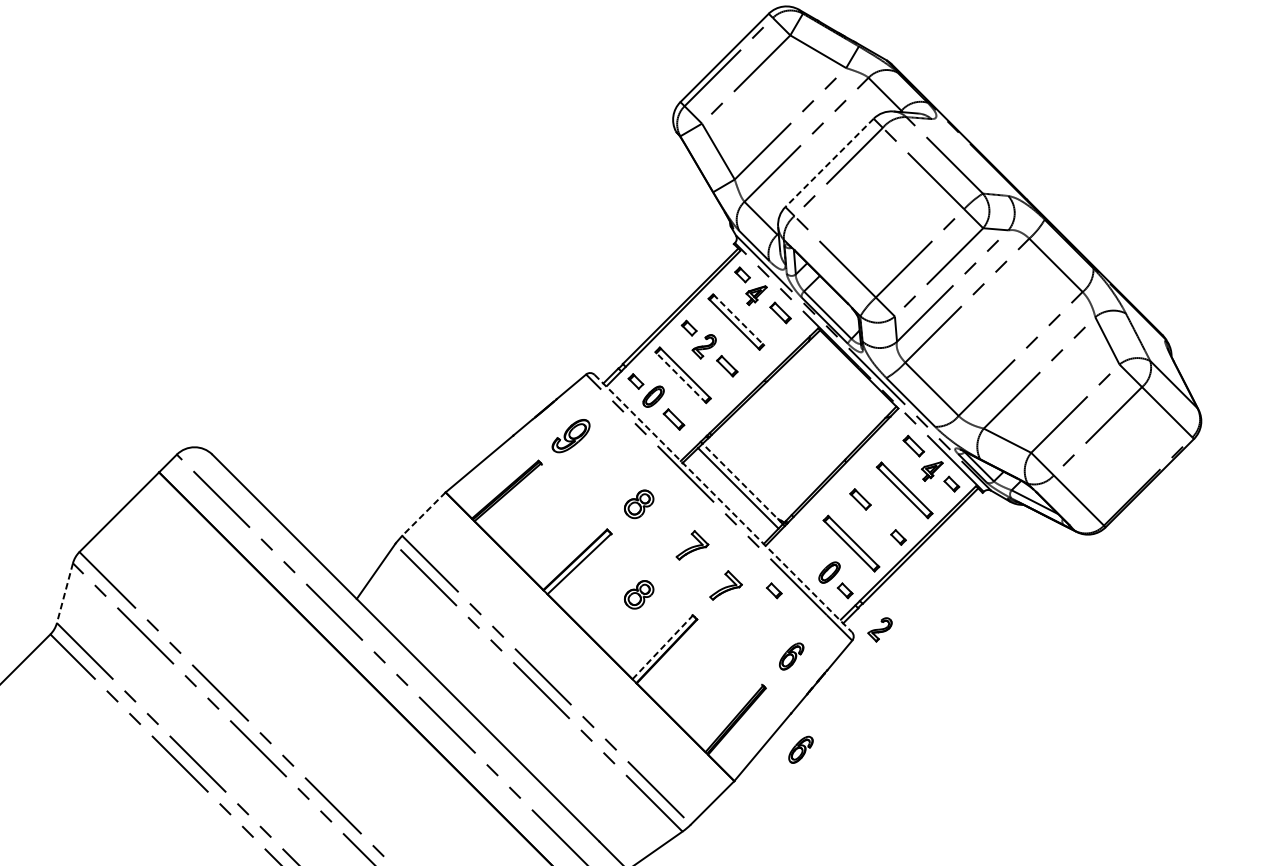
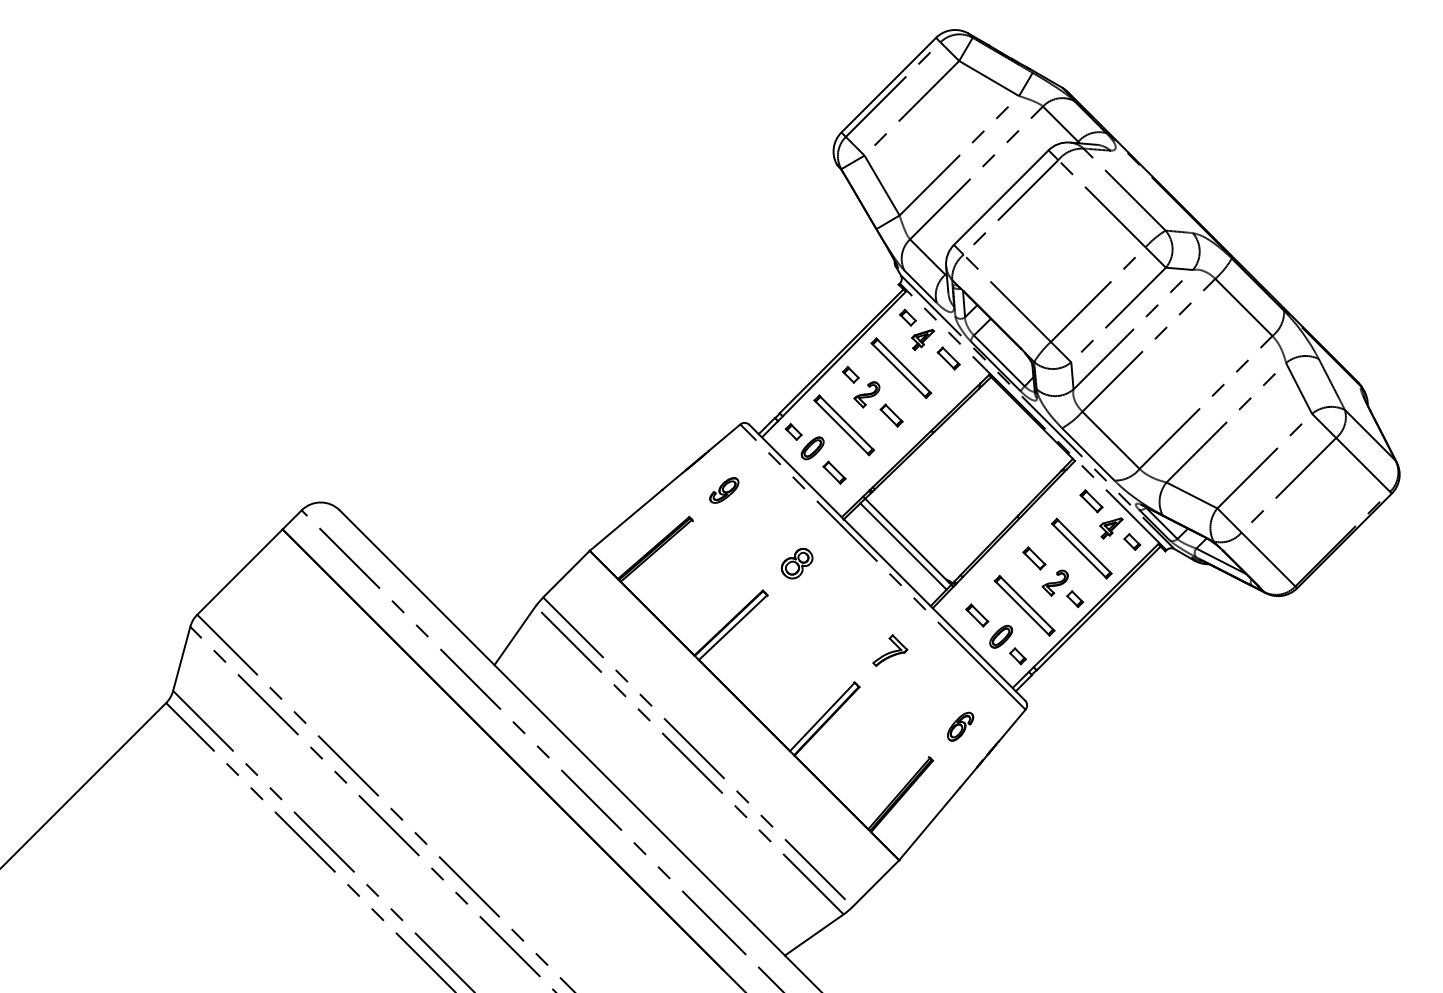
line: (829, 162) -> (1001, 197), dashed -> solid
line: (738, 319) -> (903, 365), dashed -> solid
line: (680, 377) -> (841, 427), dashed -> solid
part: (571, 436) -> (724, 490), size x0.71
line: (743, 483) -> (908, 541), dashed -> solid
line: (723, 503) -> (887, 562), dashed -> solid
line: (423, 514) -> (566, 574), dashed -> solid
part: (692, 545) -> (854, 607), removed
part: (807, 552) -> (977, 615), added
part: (773, 590) -> (941, 656), removed
line: (64, 593) -> (181, 659), dashed -> solid
part: (638, 594) -> (796, 660), removed
part: (879, 629) -> (1054, 582), moved
line: (662, 646) -> (822, 716), dashed -> solid
part: (800, 749) -> (970, 826), removed

